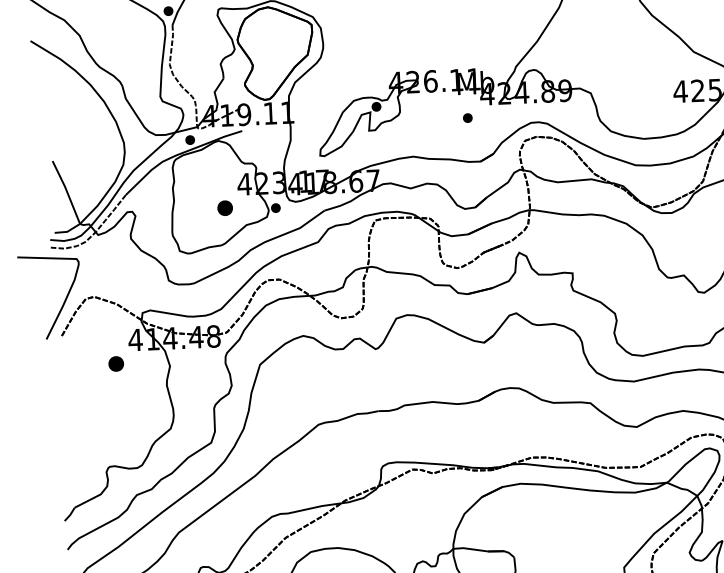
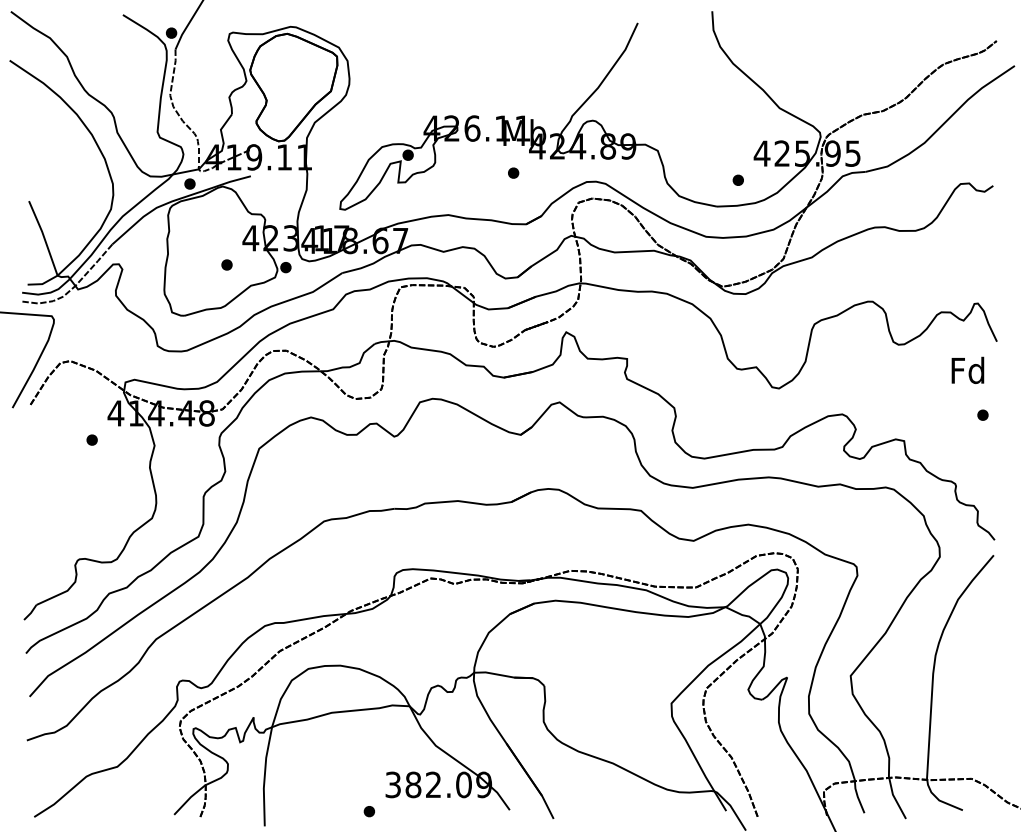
part: (660, 114) -> (737, 179), added
part: (224, 207) -> (226, 264), size x0.62
part: (115, 363) -> (91, 439), size x0.62

